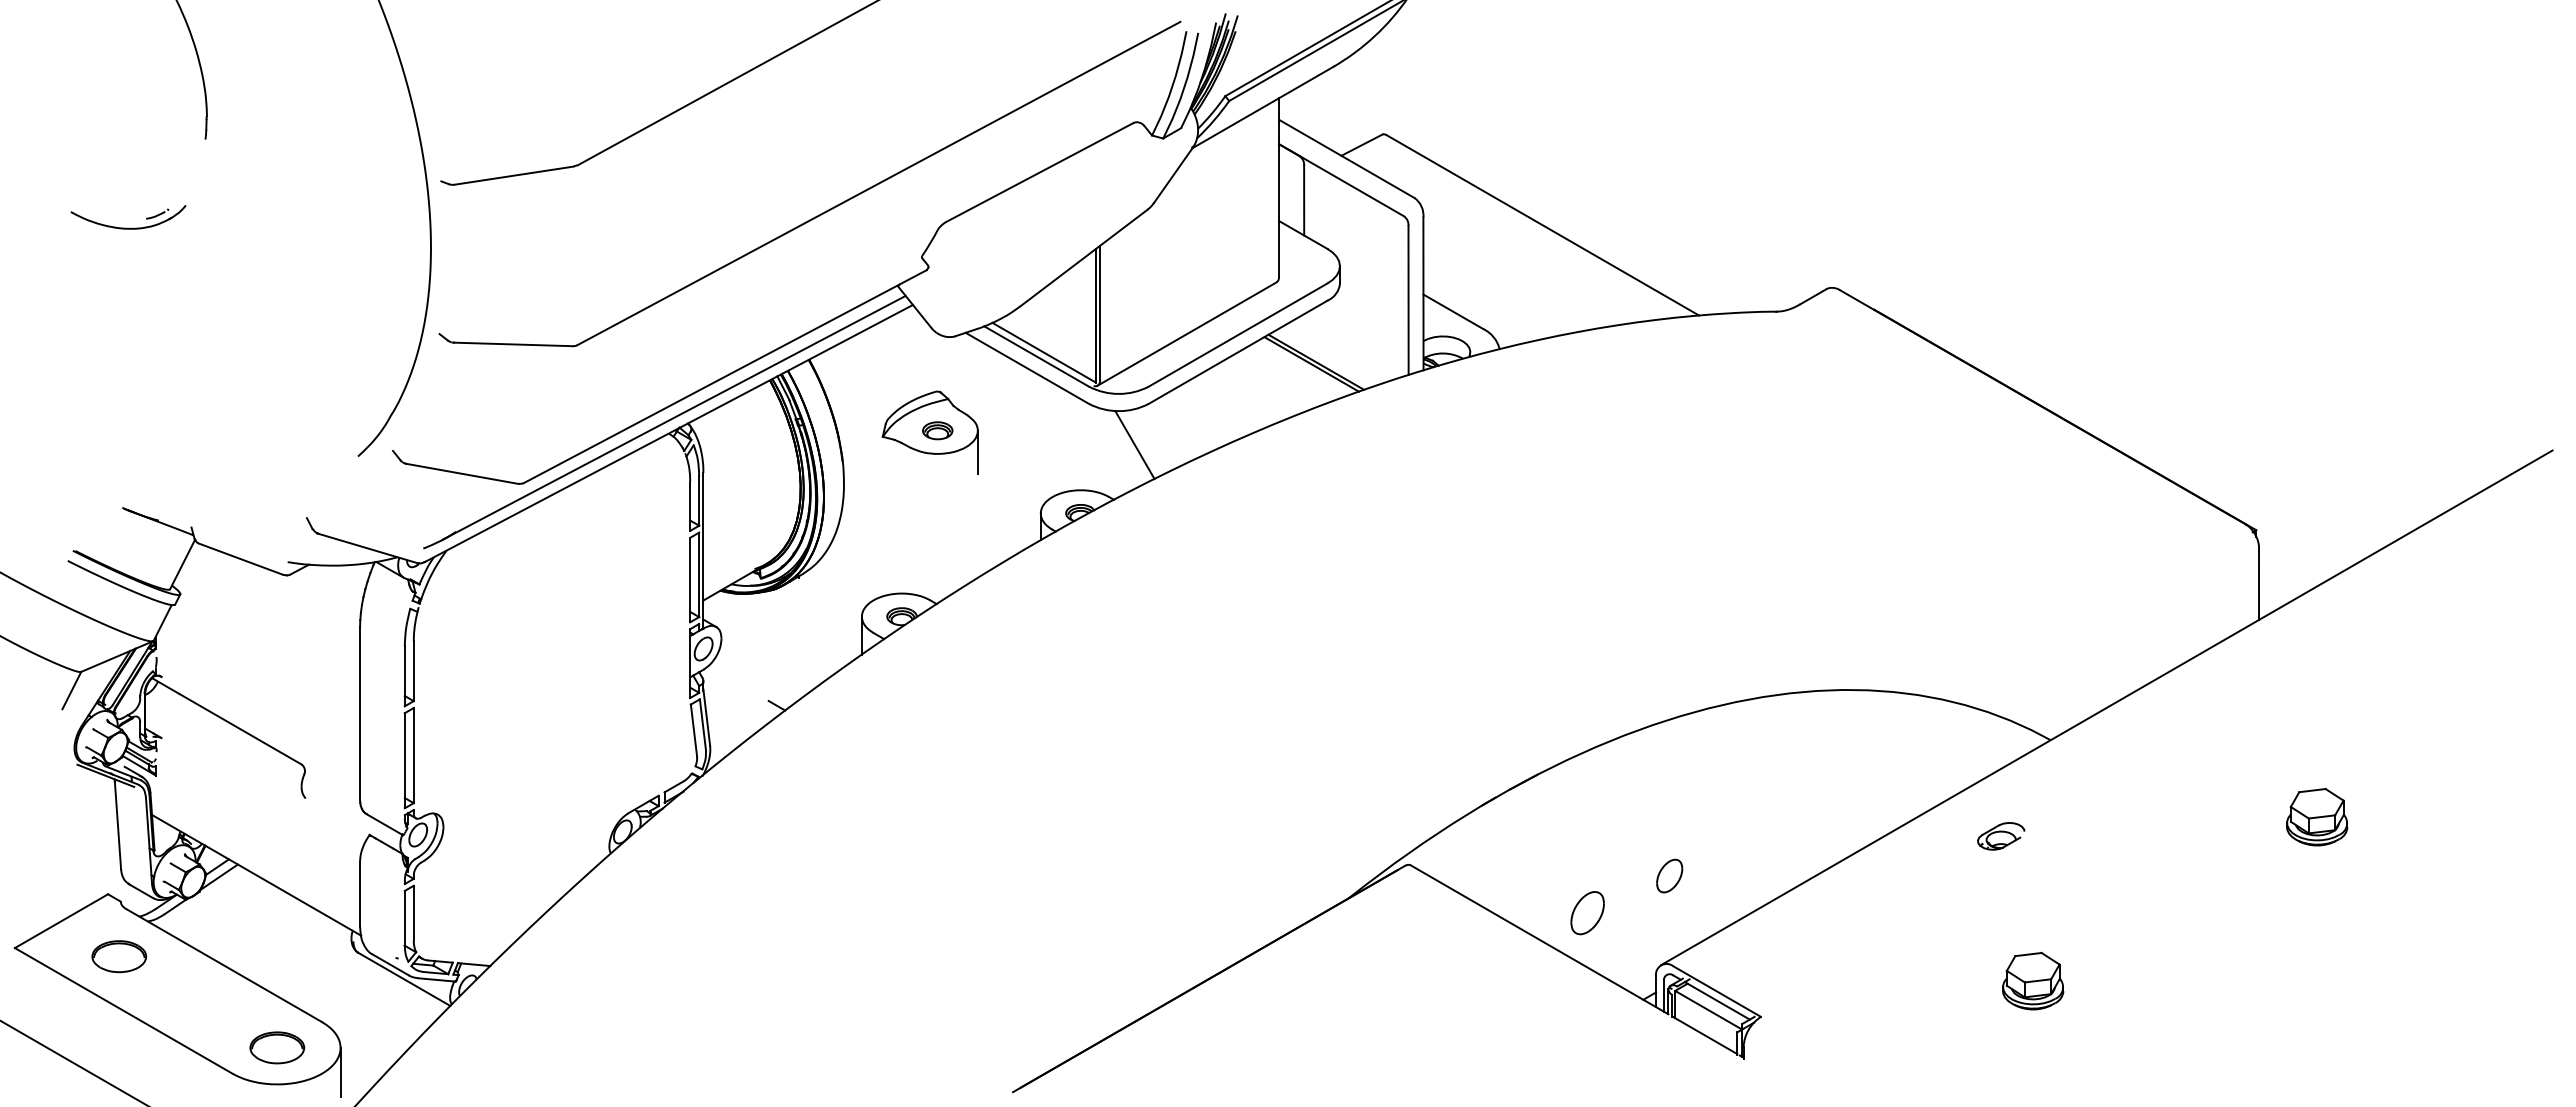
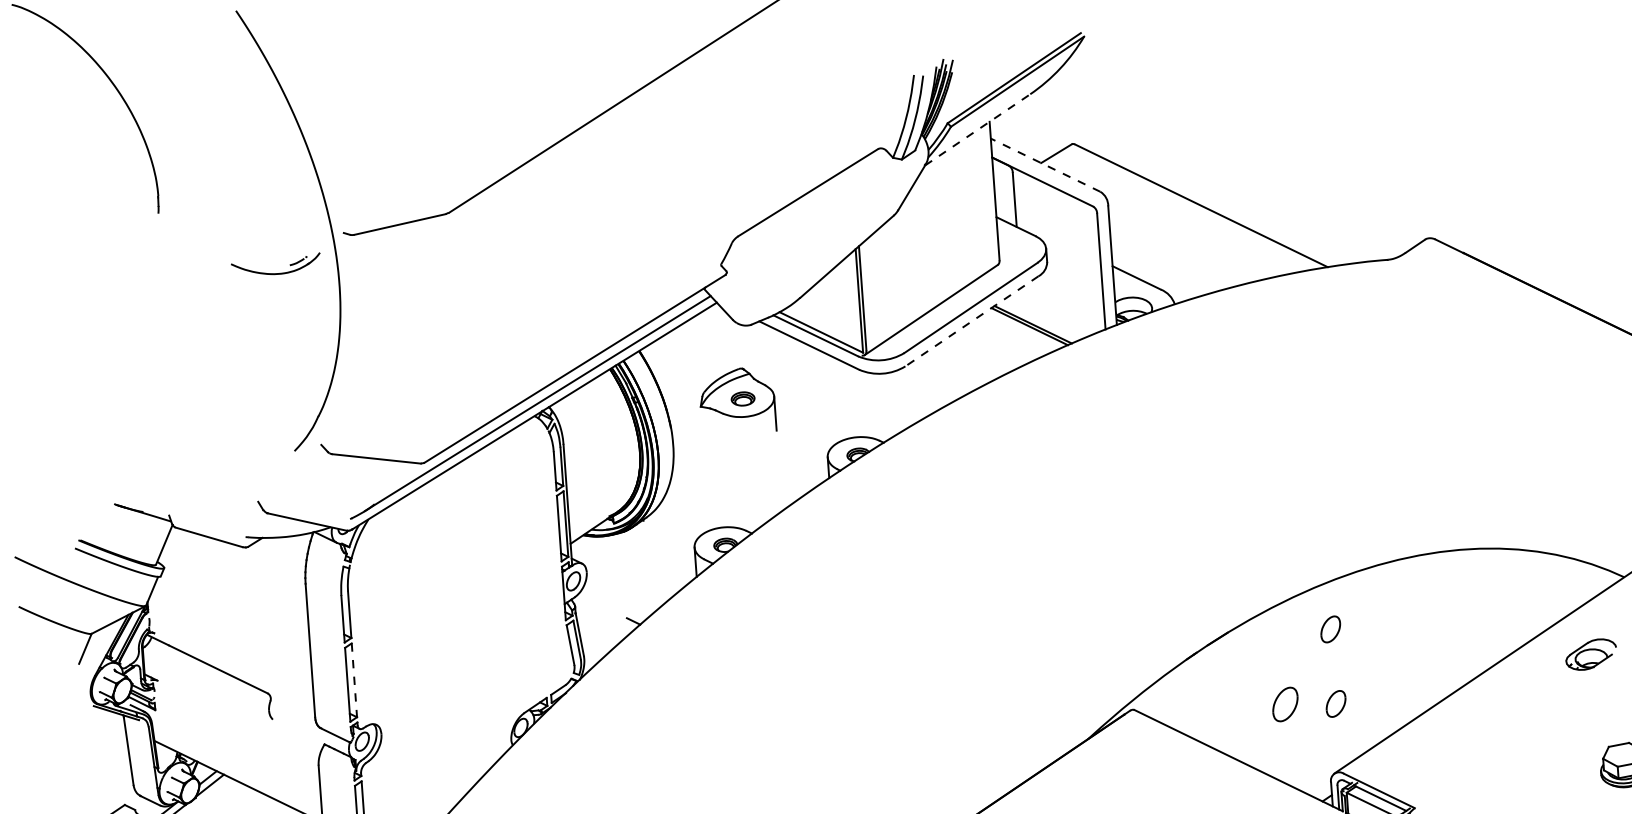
line: (1263, 107) -> (978, 129), solid -> dashed
line: (1346, 158) -> (1045, 164), solid -> dashed
part: (824, 211) -> (643, 235), removed
part: (128, 227) -> (276, 273), moved
line: (1237, 352) -> (971, 321), solid -> dashed
line: (1134, 444) -> (896, 398), removed
line: (413, 755) -> (354, 680), solid -> dashed
part: (1669, 779) -> (1330, 628), added
part: (2001, 836) -> (1591, 654), size x1.4
part: (1587, 913) -> (1285, 704), moved

